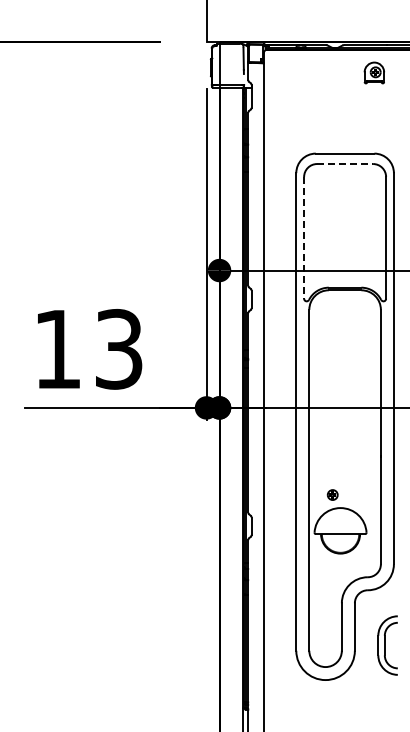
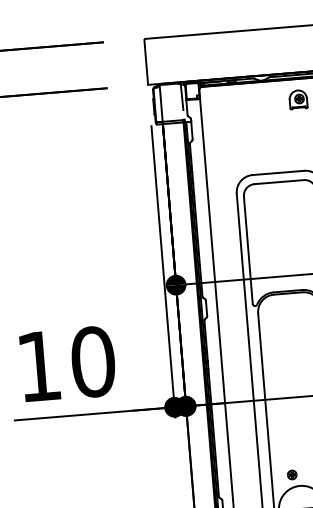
line: (345, 164) -> (279, 182), dashed -> solid
line: (304, 237) -> (248, 249), dashed -> solid
text: (119, 349) -> (93, 362), 13 -> 10

